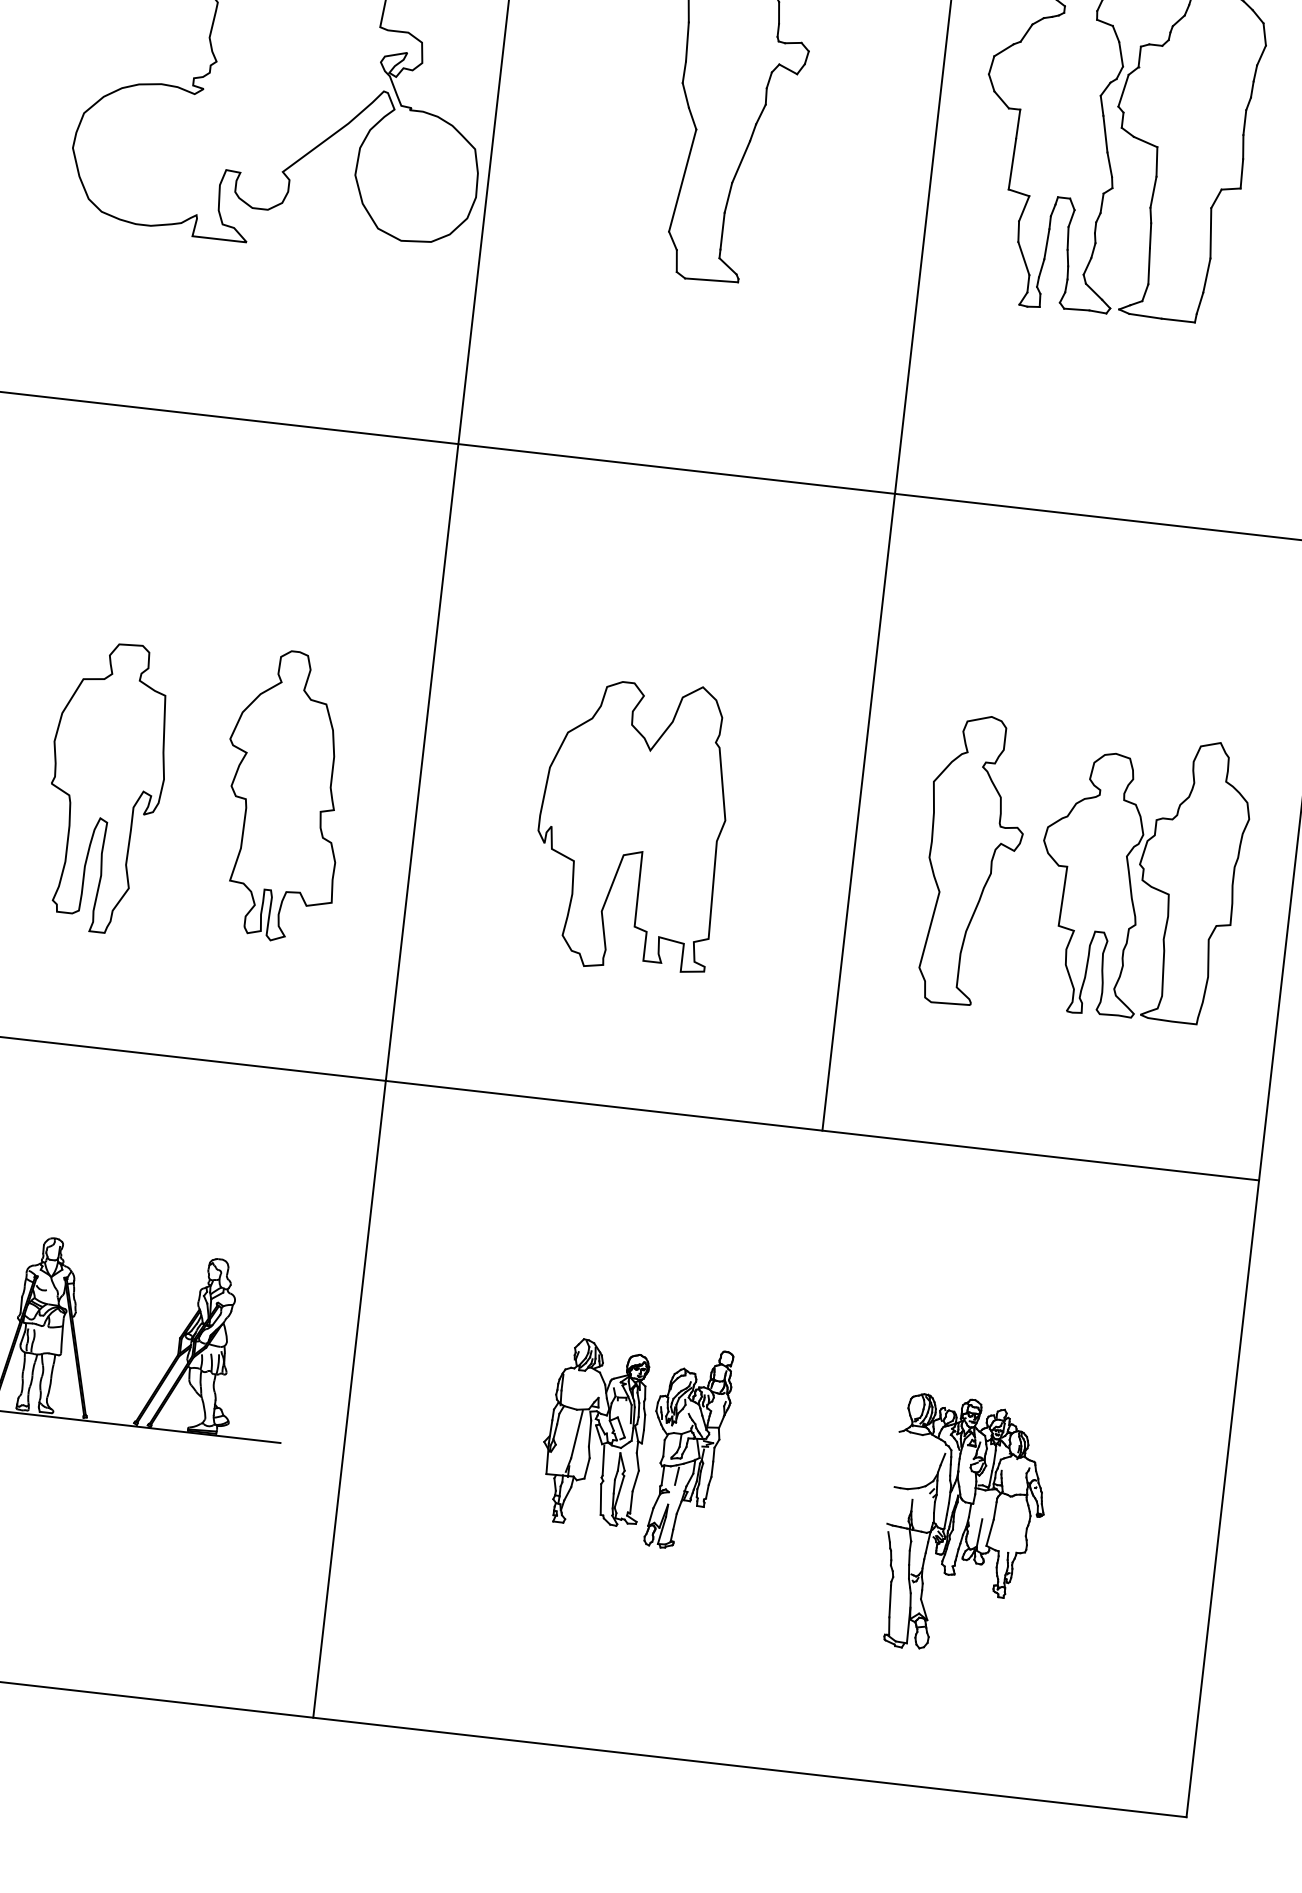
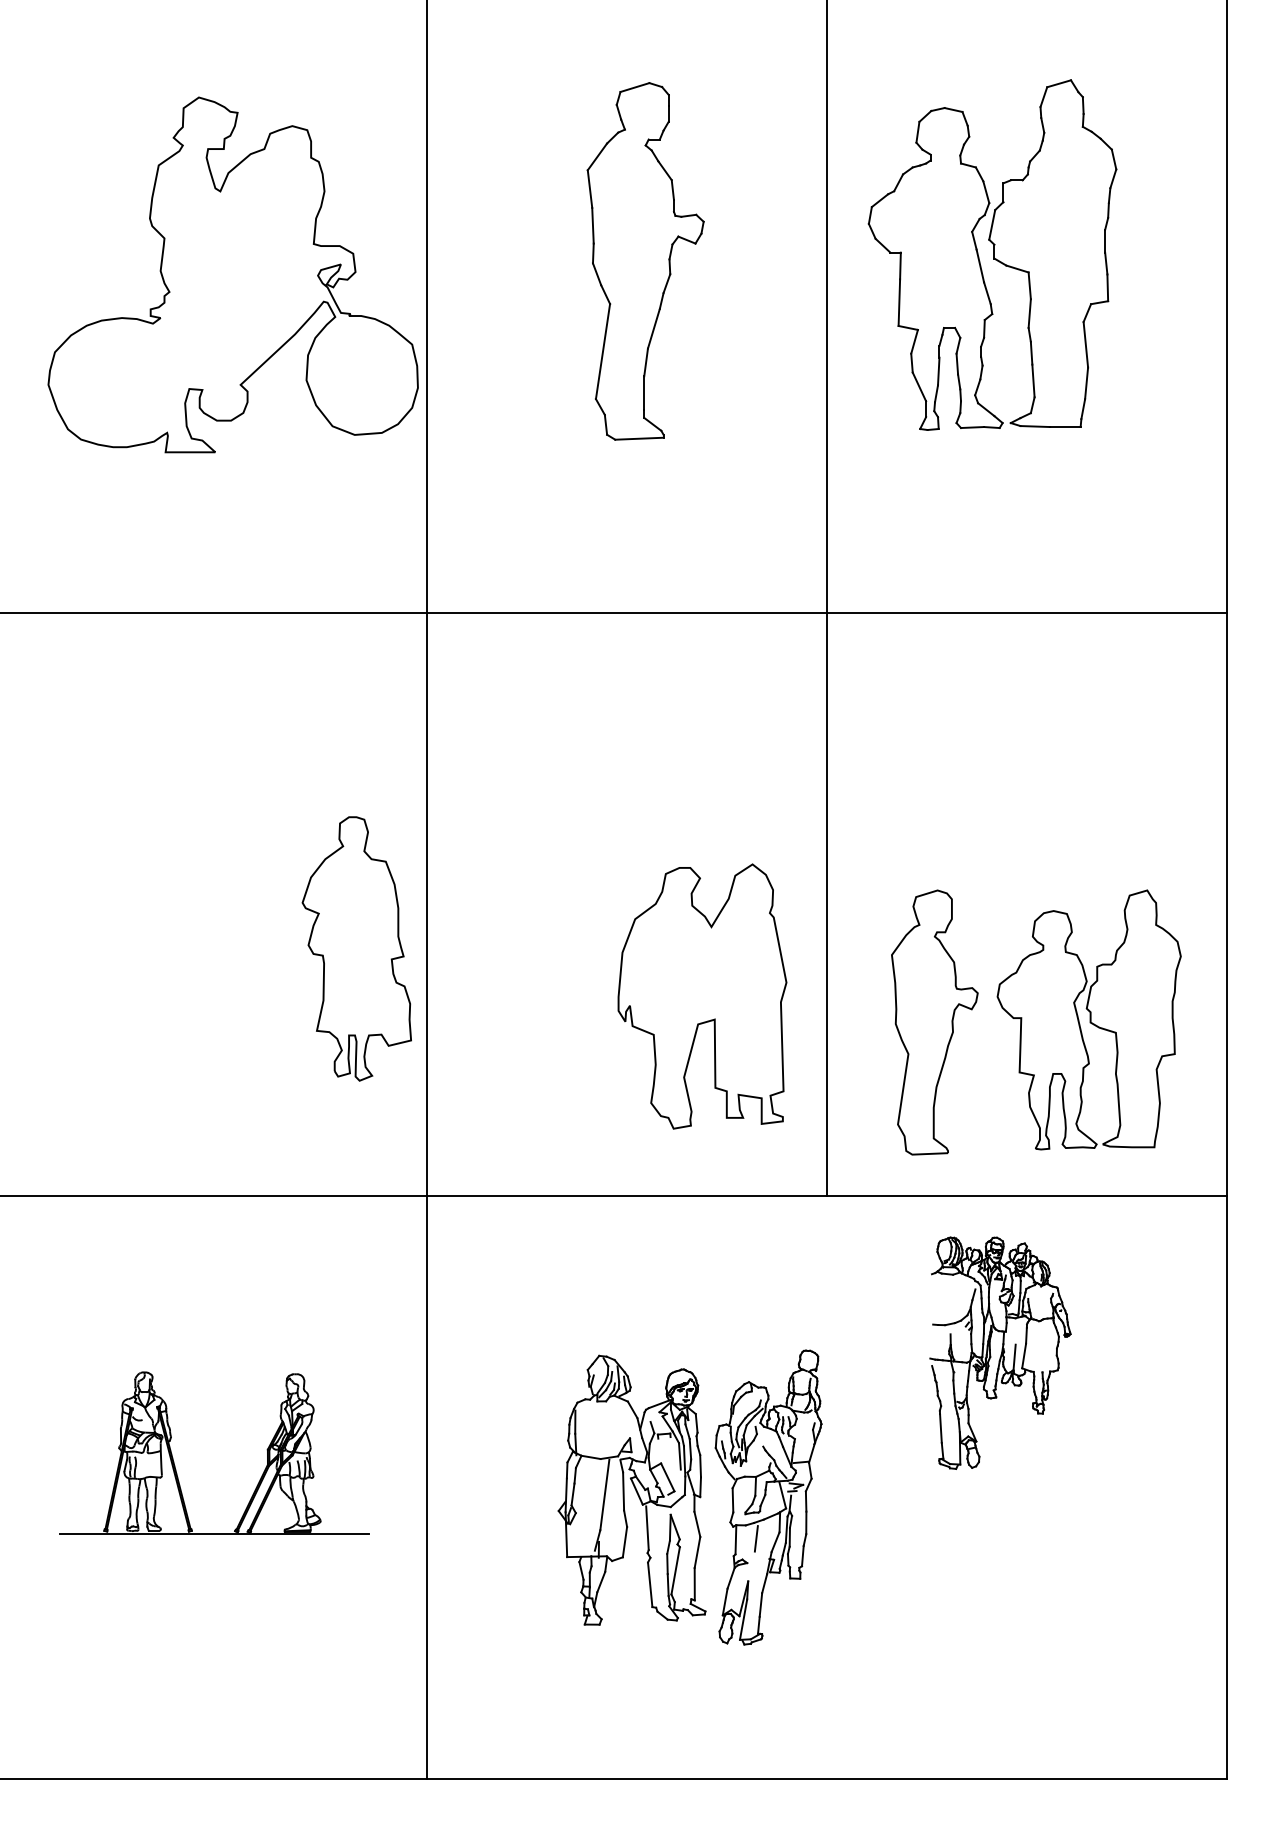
part: (106, 786) -> (144, 958), removed
part: (283, 795) -> (356, 948), moved
part: (631, 825) -> (702, 996), moved
part: (1083, 873) -> (1036, 1022), moved
part: (634, 1442) -> (689, 1497), size x1.6
part: (964, 1525) -> (1000, 1352), moved

